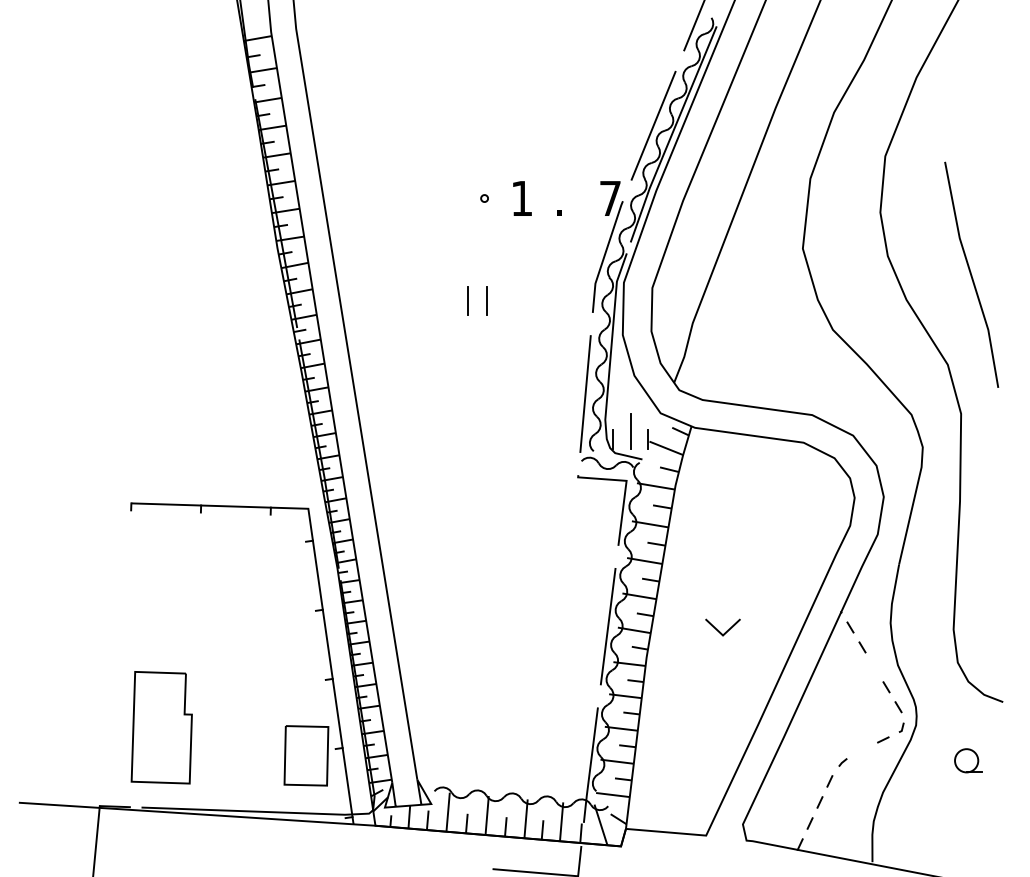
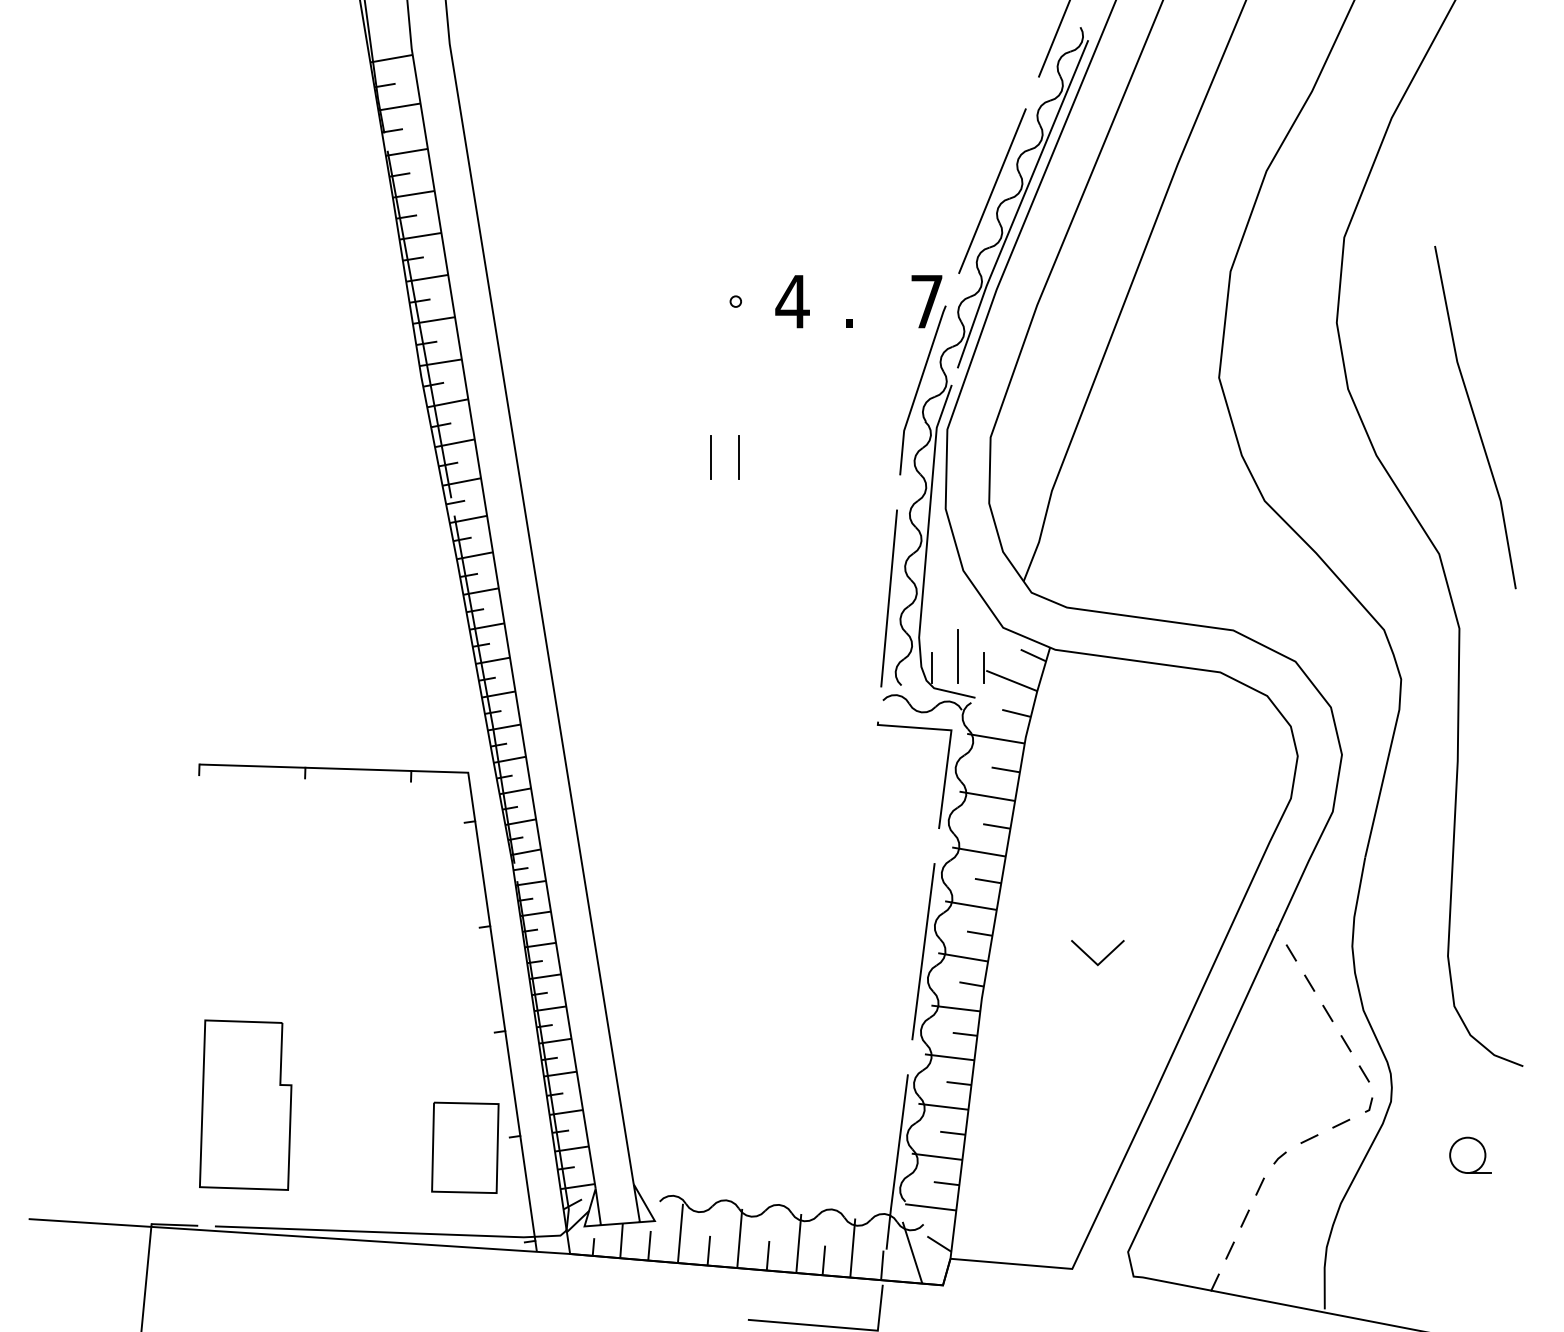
text: (521, 198) -> (791, 301), 1 -> 4
line: (874, 667) -> (1327, 1013), added
line: (862, 749) -> (1309, 1138), added

